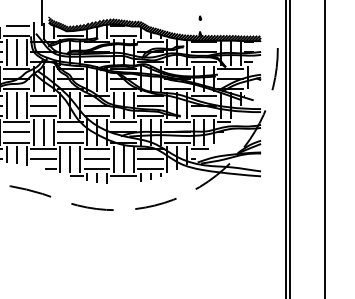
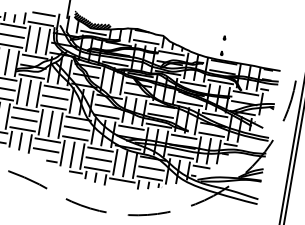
hatch: (173, 29) -> (196, 44), removed

